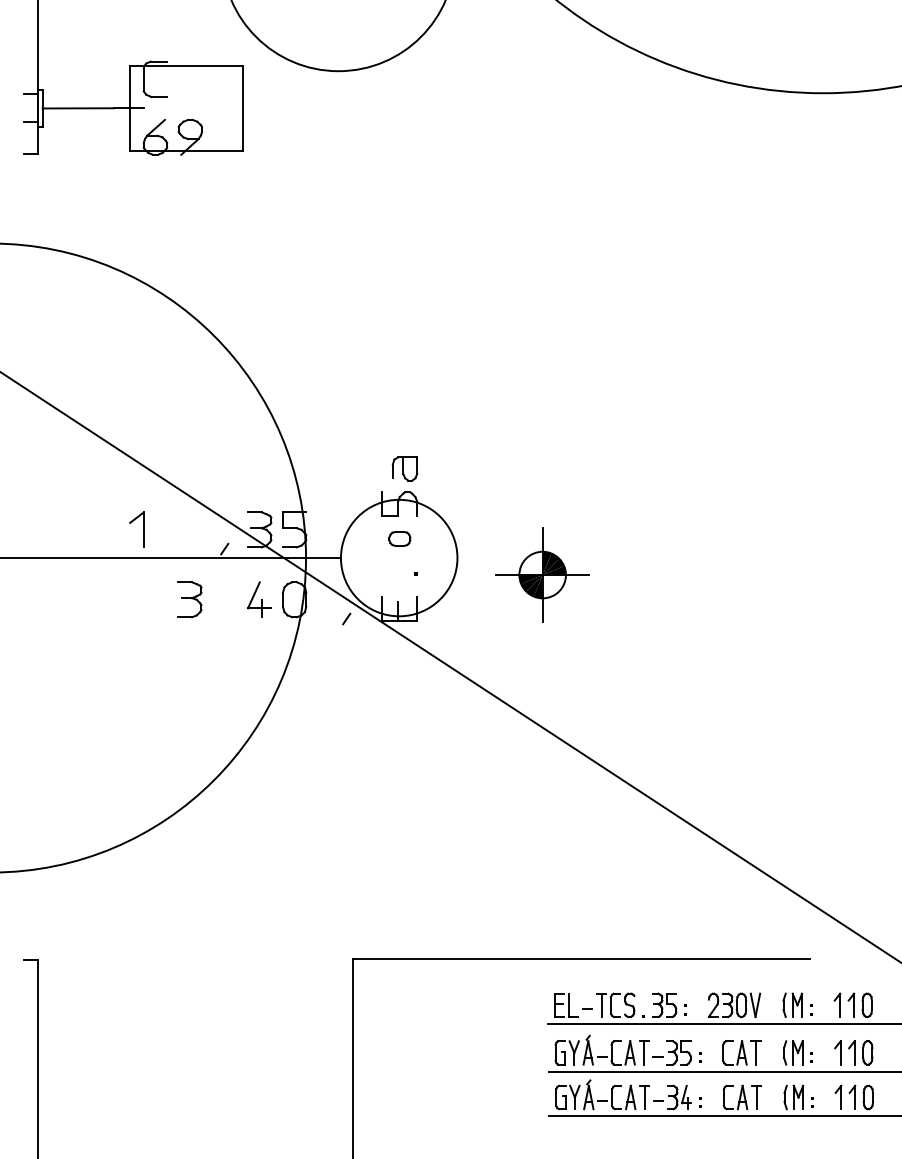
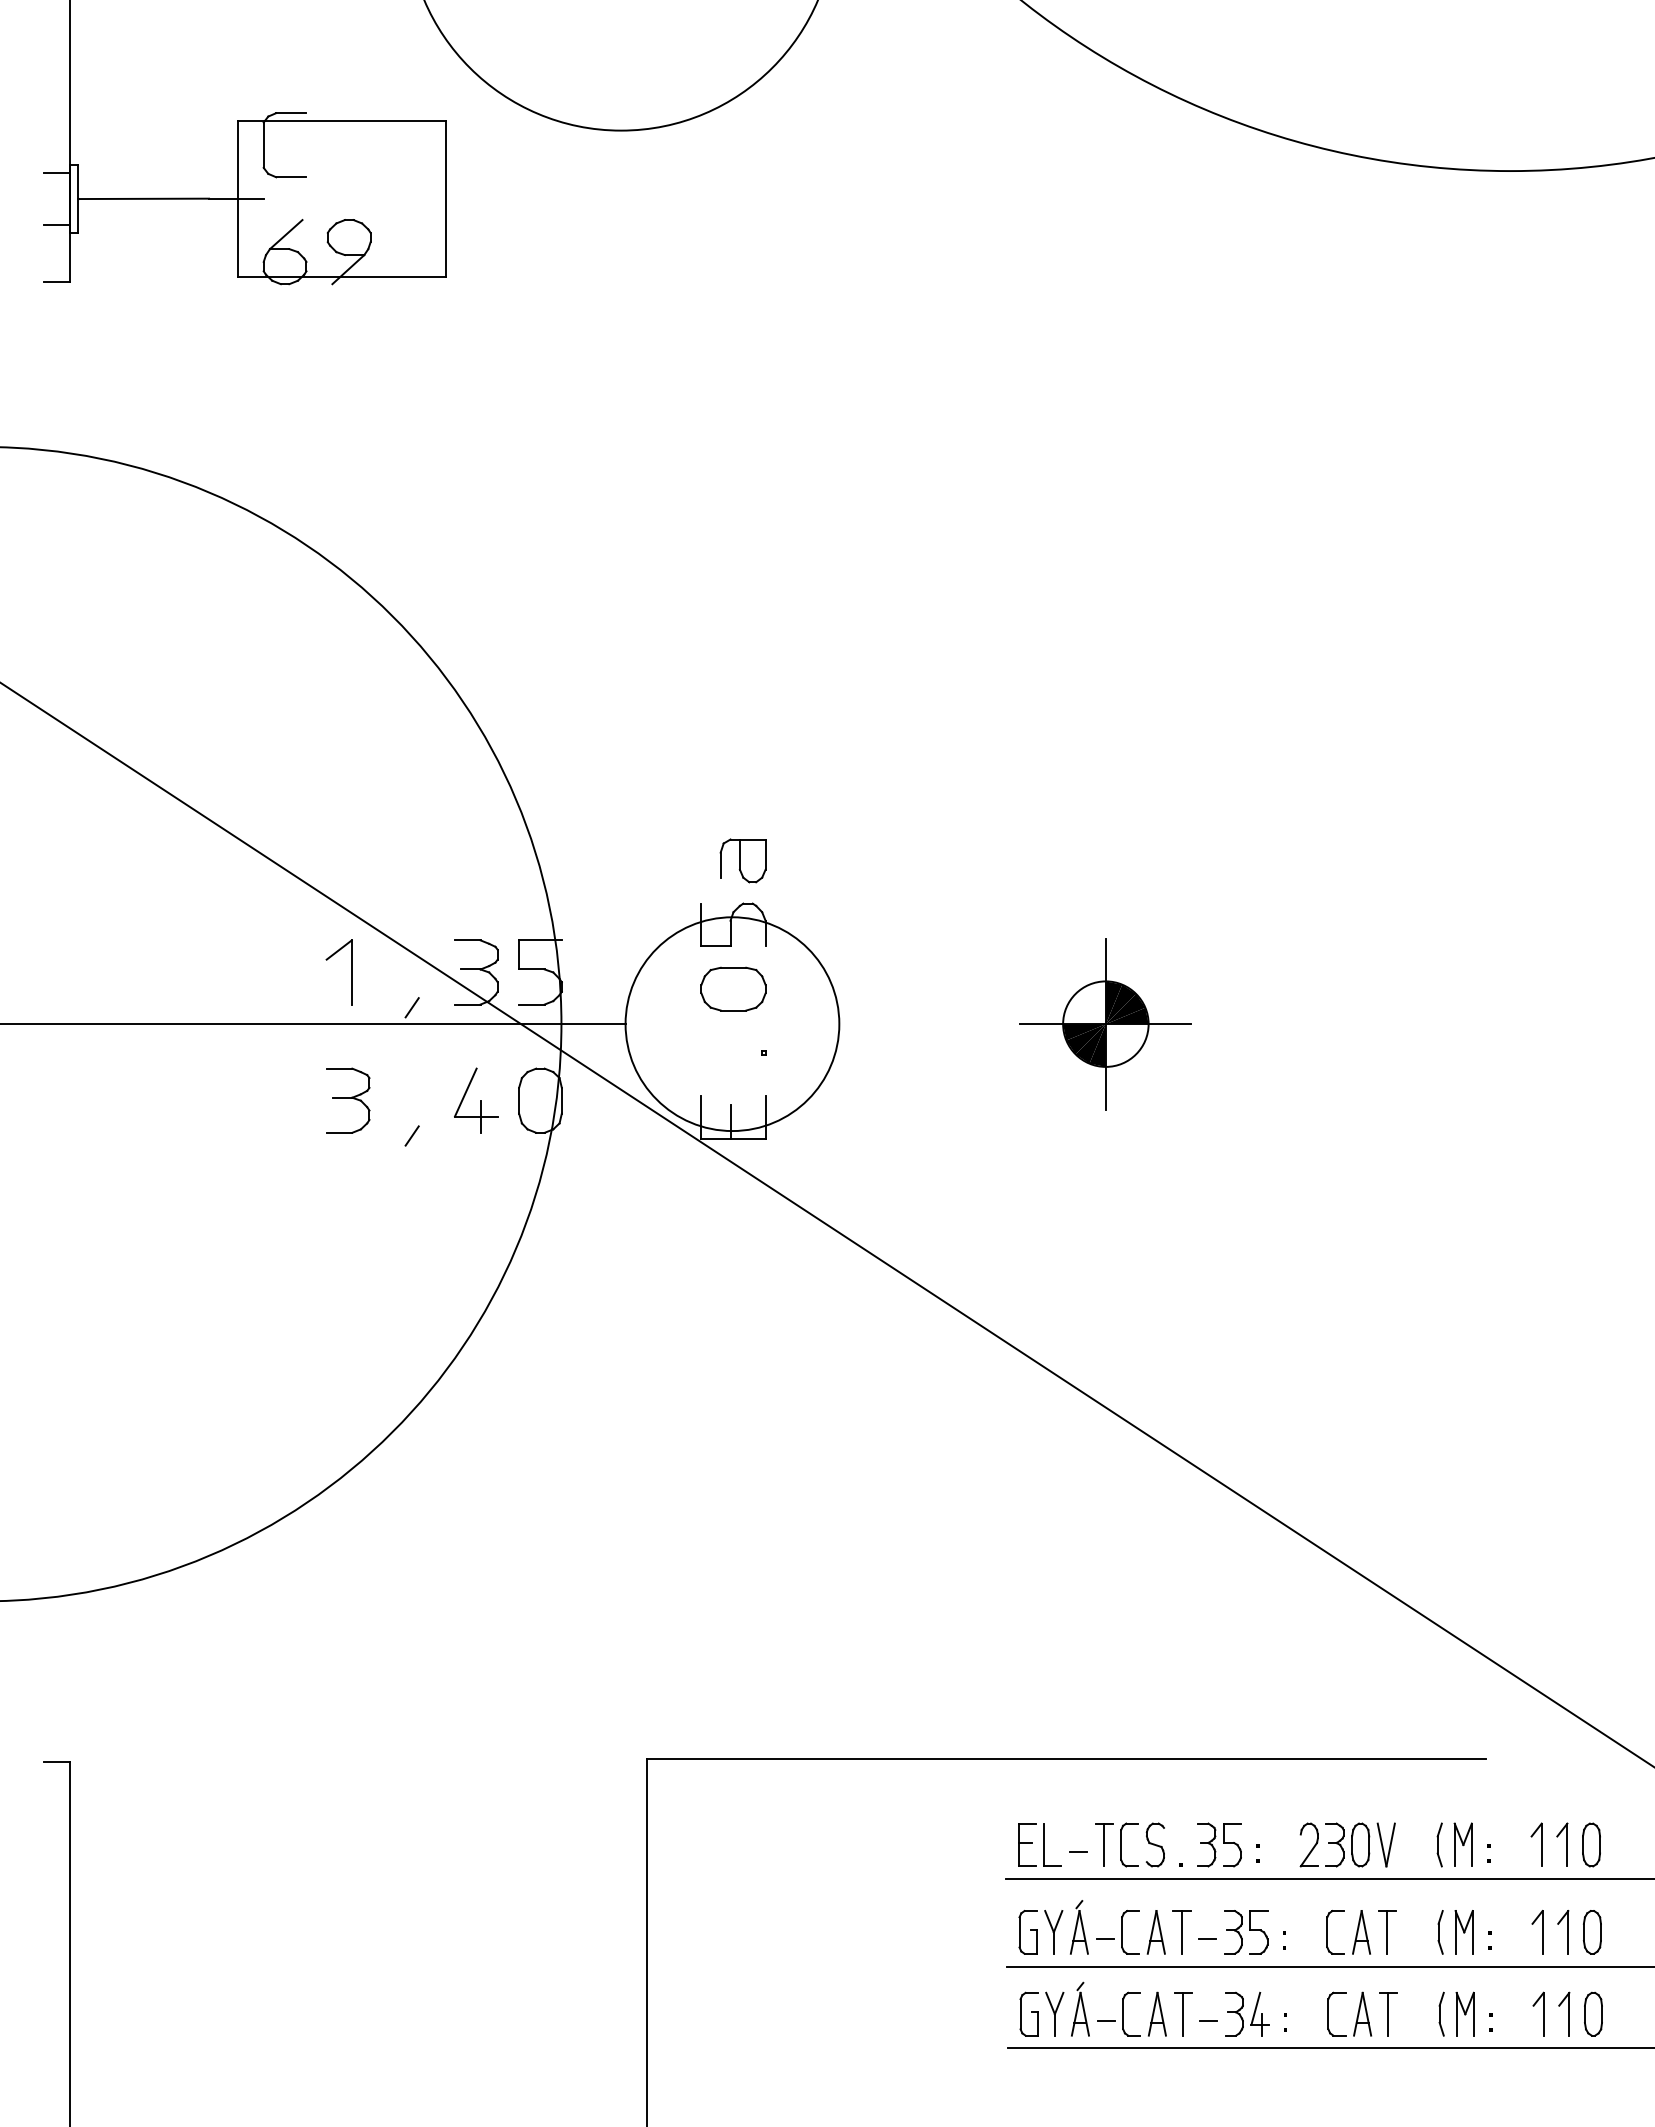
part: (143, 529) -> (351, 971), moved
part: (399, 538) -> (732, 988), size x1.67
part: (542, 574) -> (1105, 1023), moved
line: (346, 618) -> (411, 1135), moved

